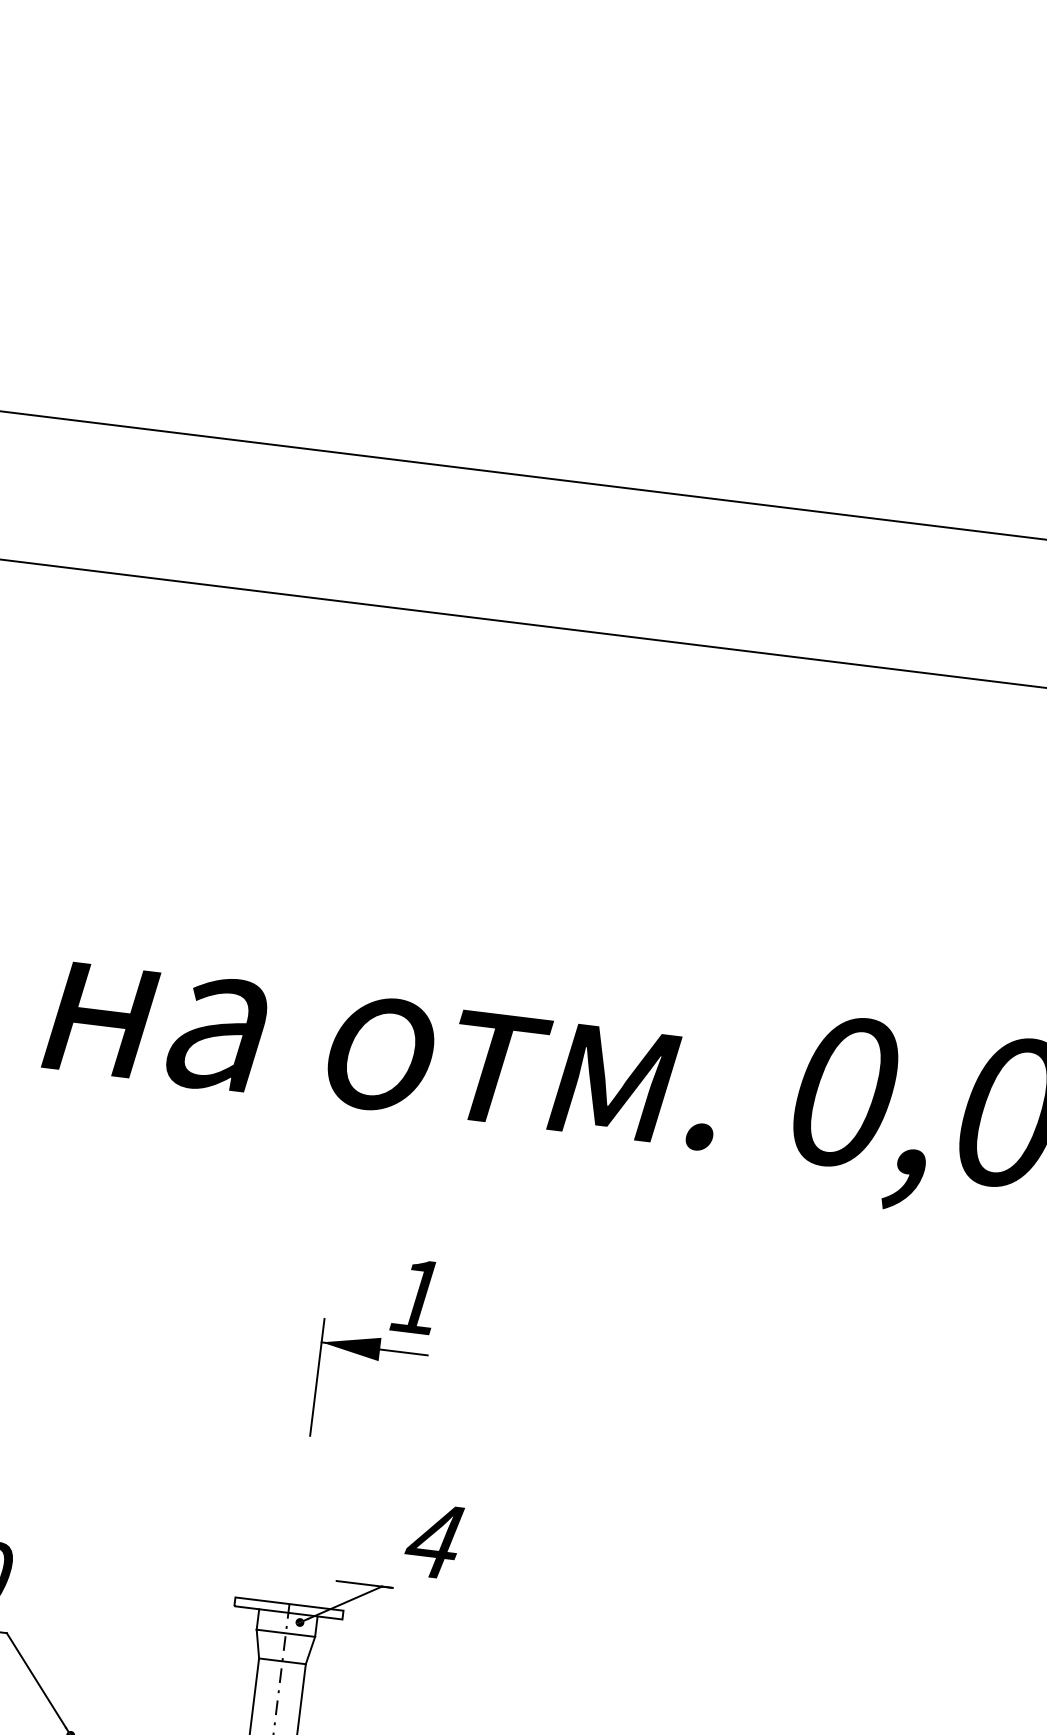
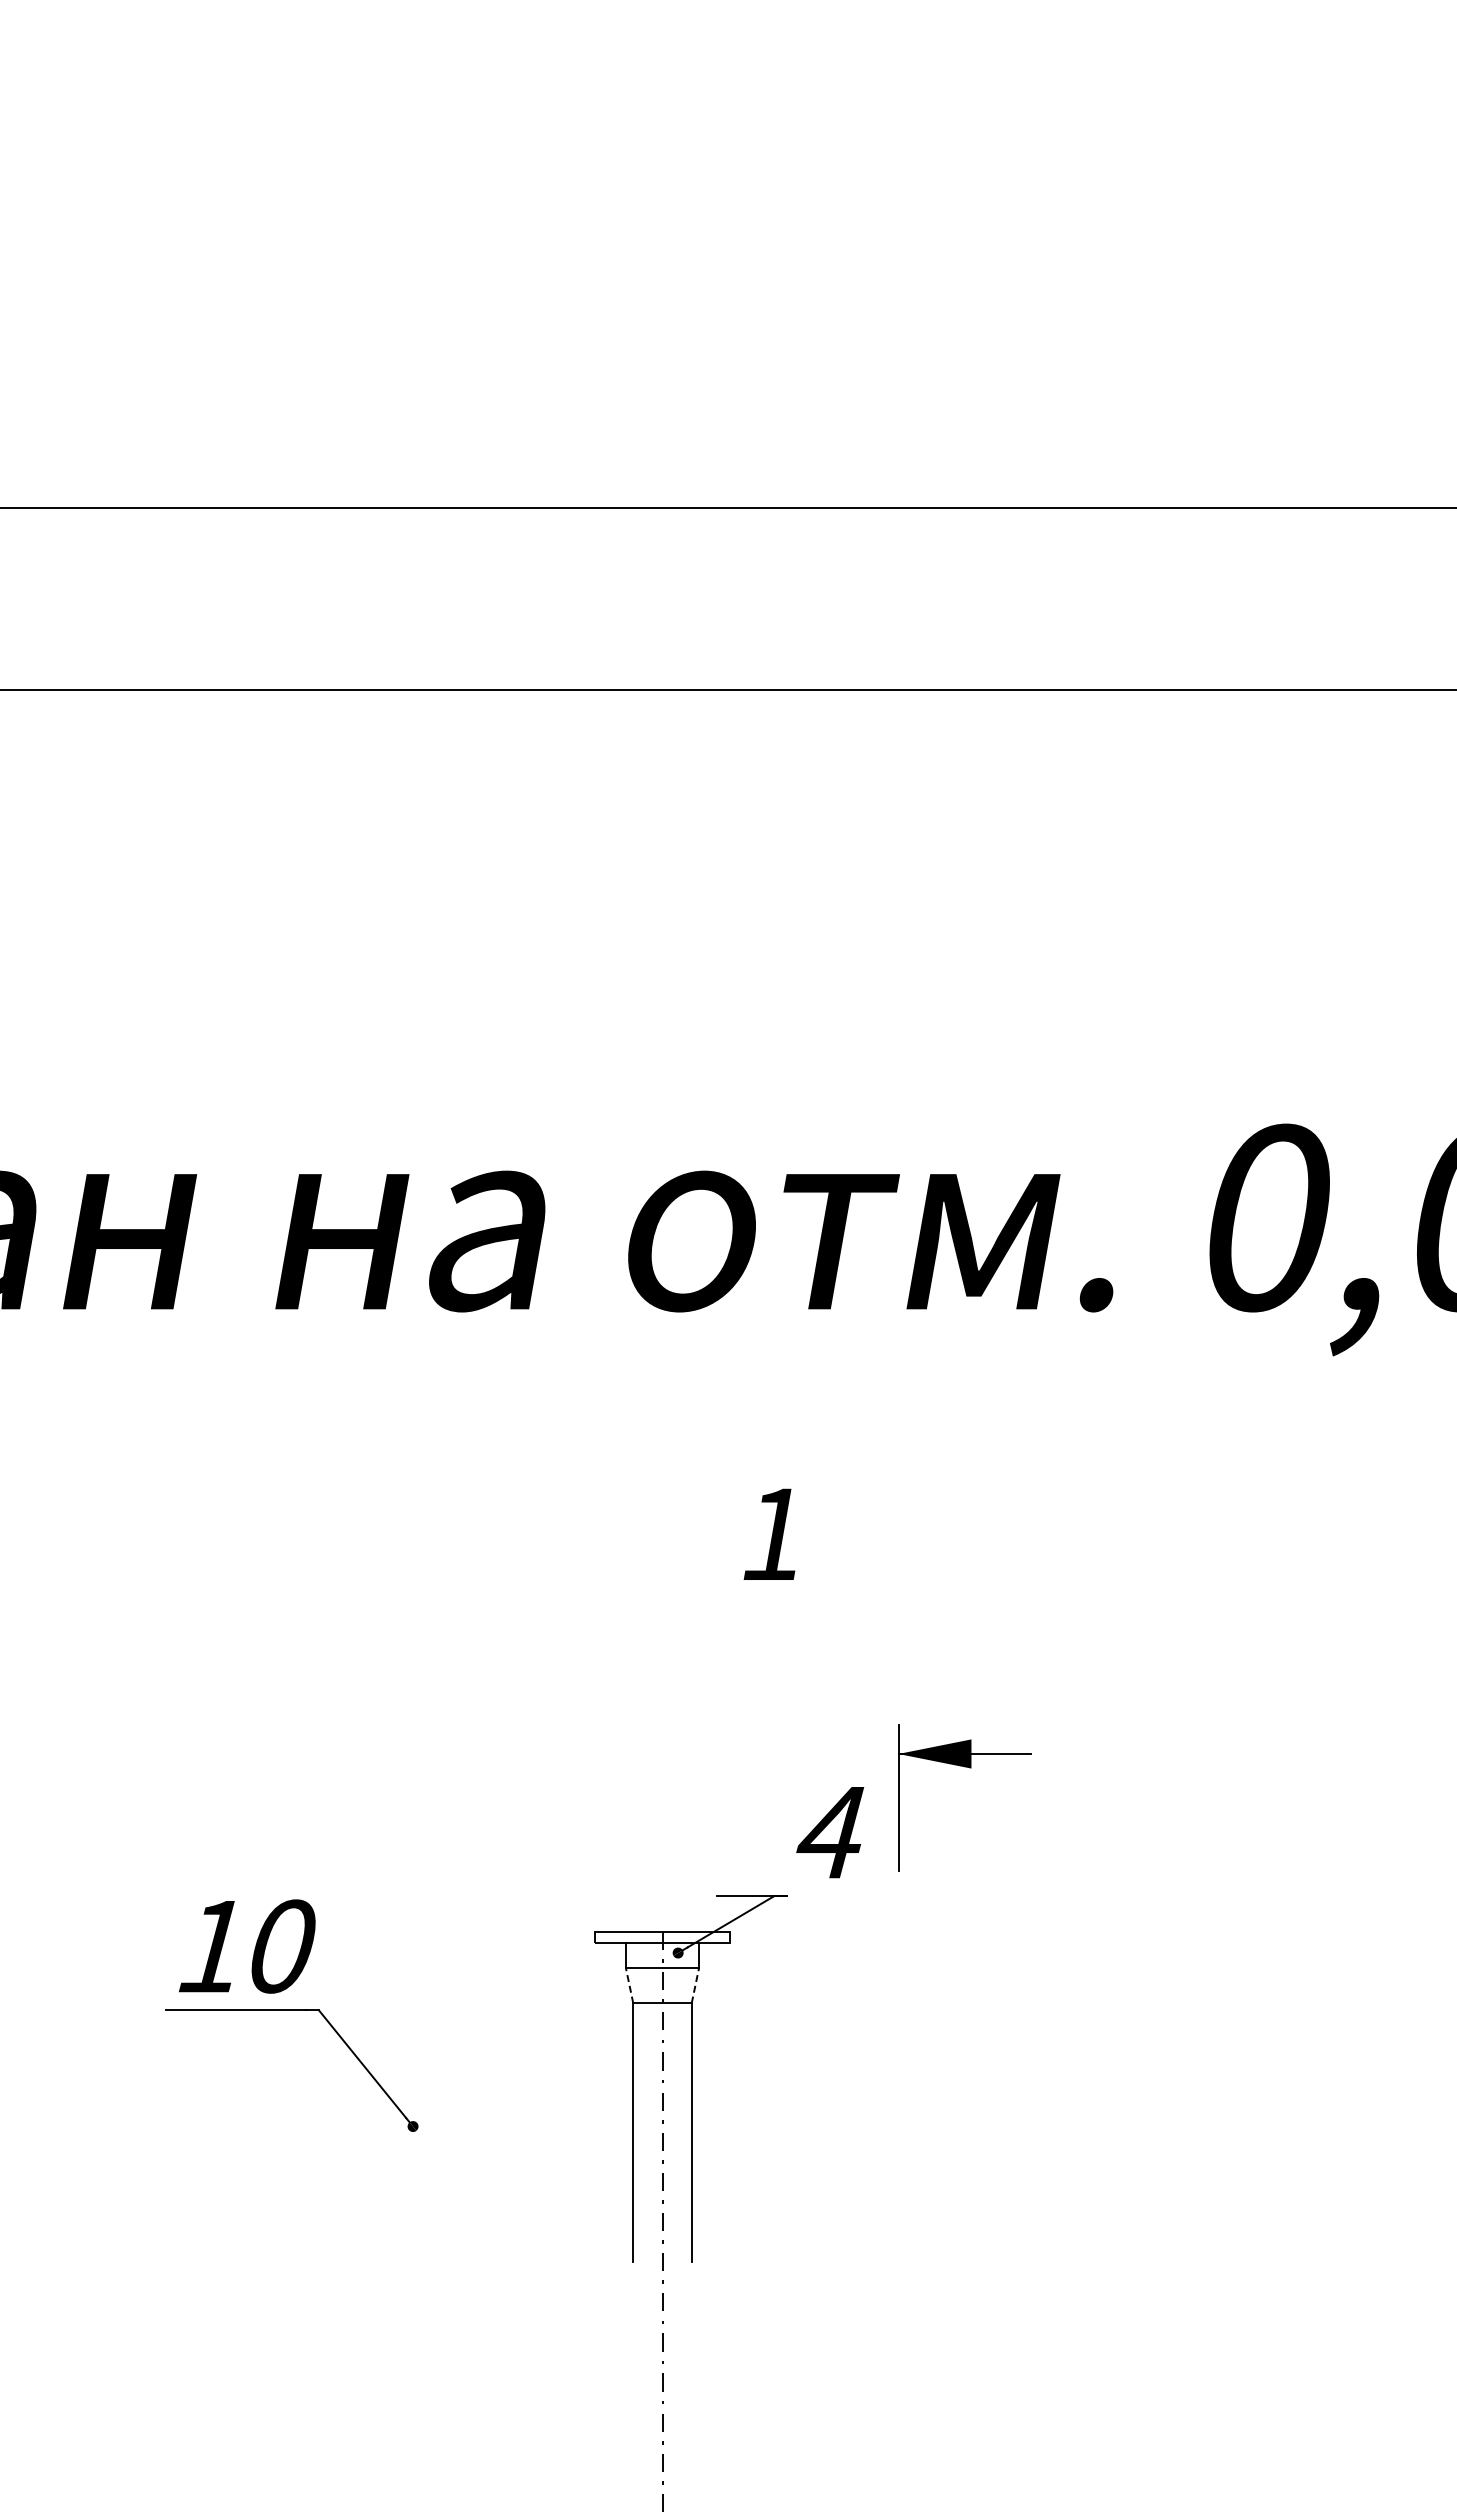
part: (377, 1360) -> (969, 1768), moved
line: (257, 1643) -> (629, 1985), solid -> dashed
line: (310, 1650) -> (695, 1985), solid -> dashed

